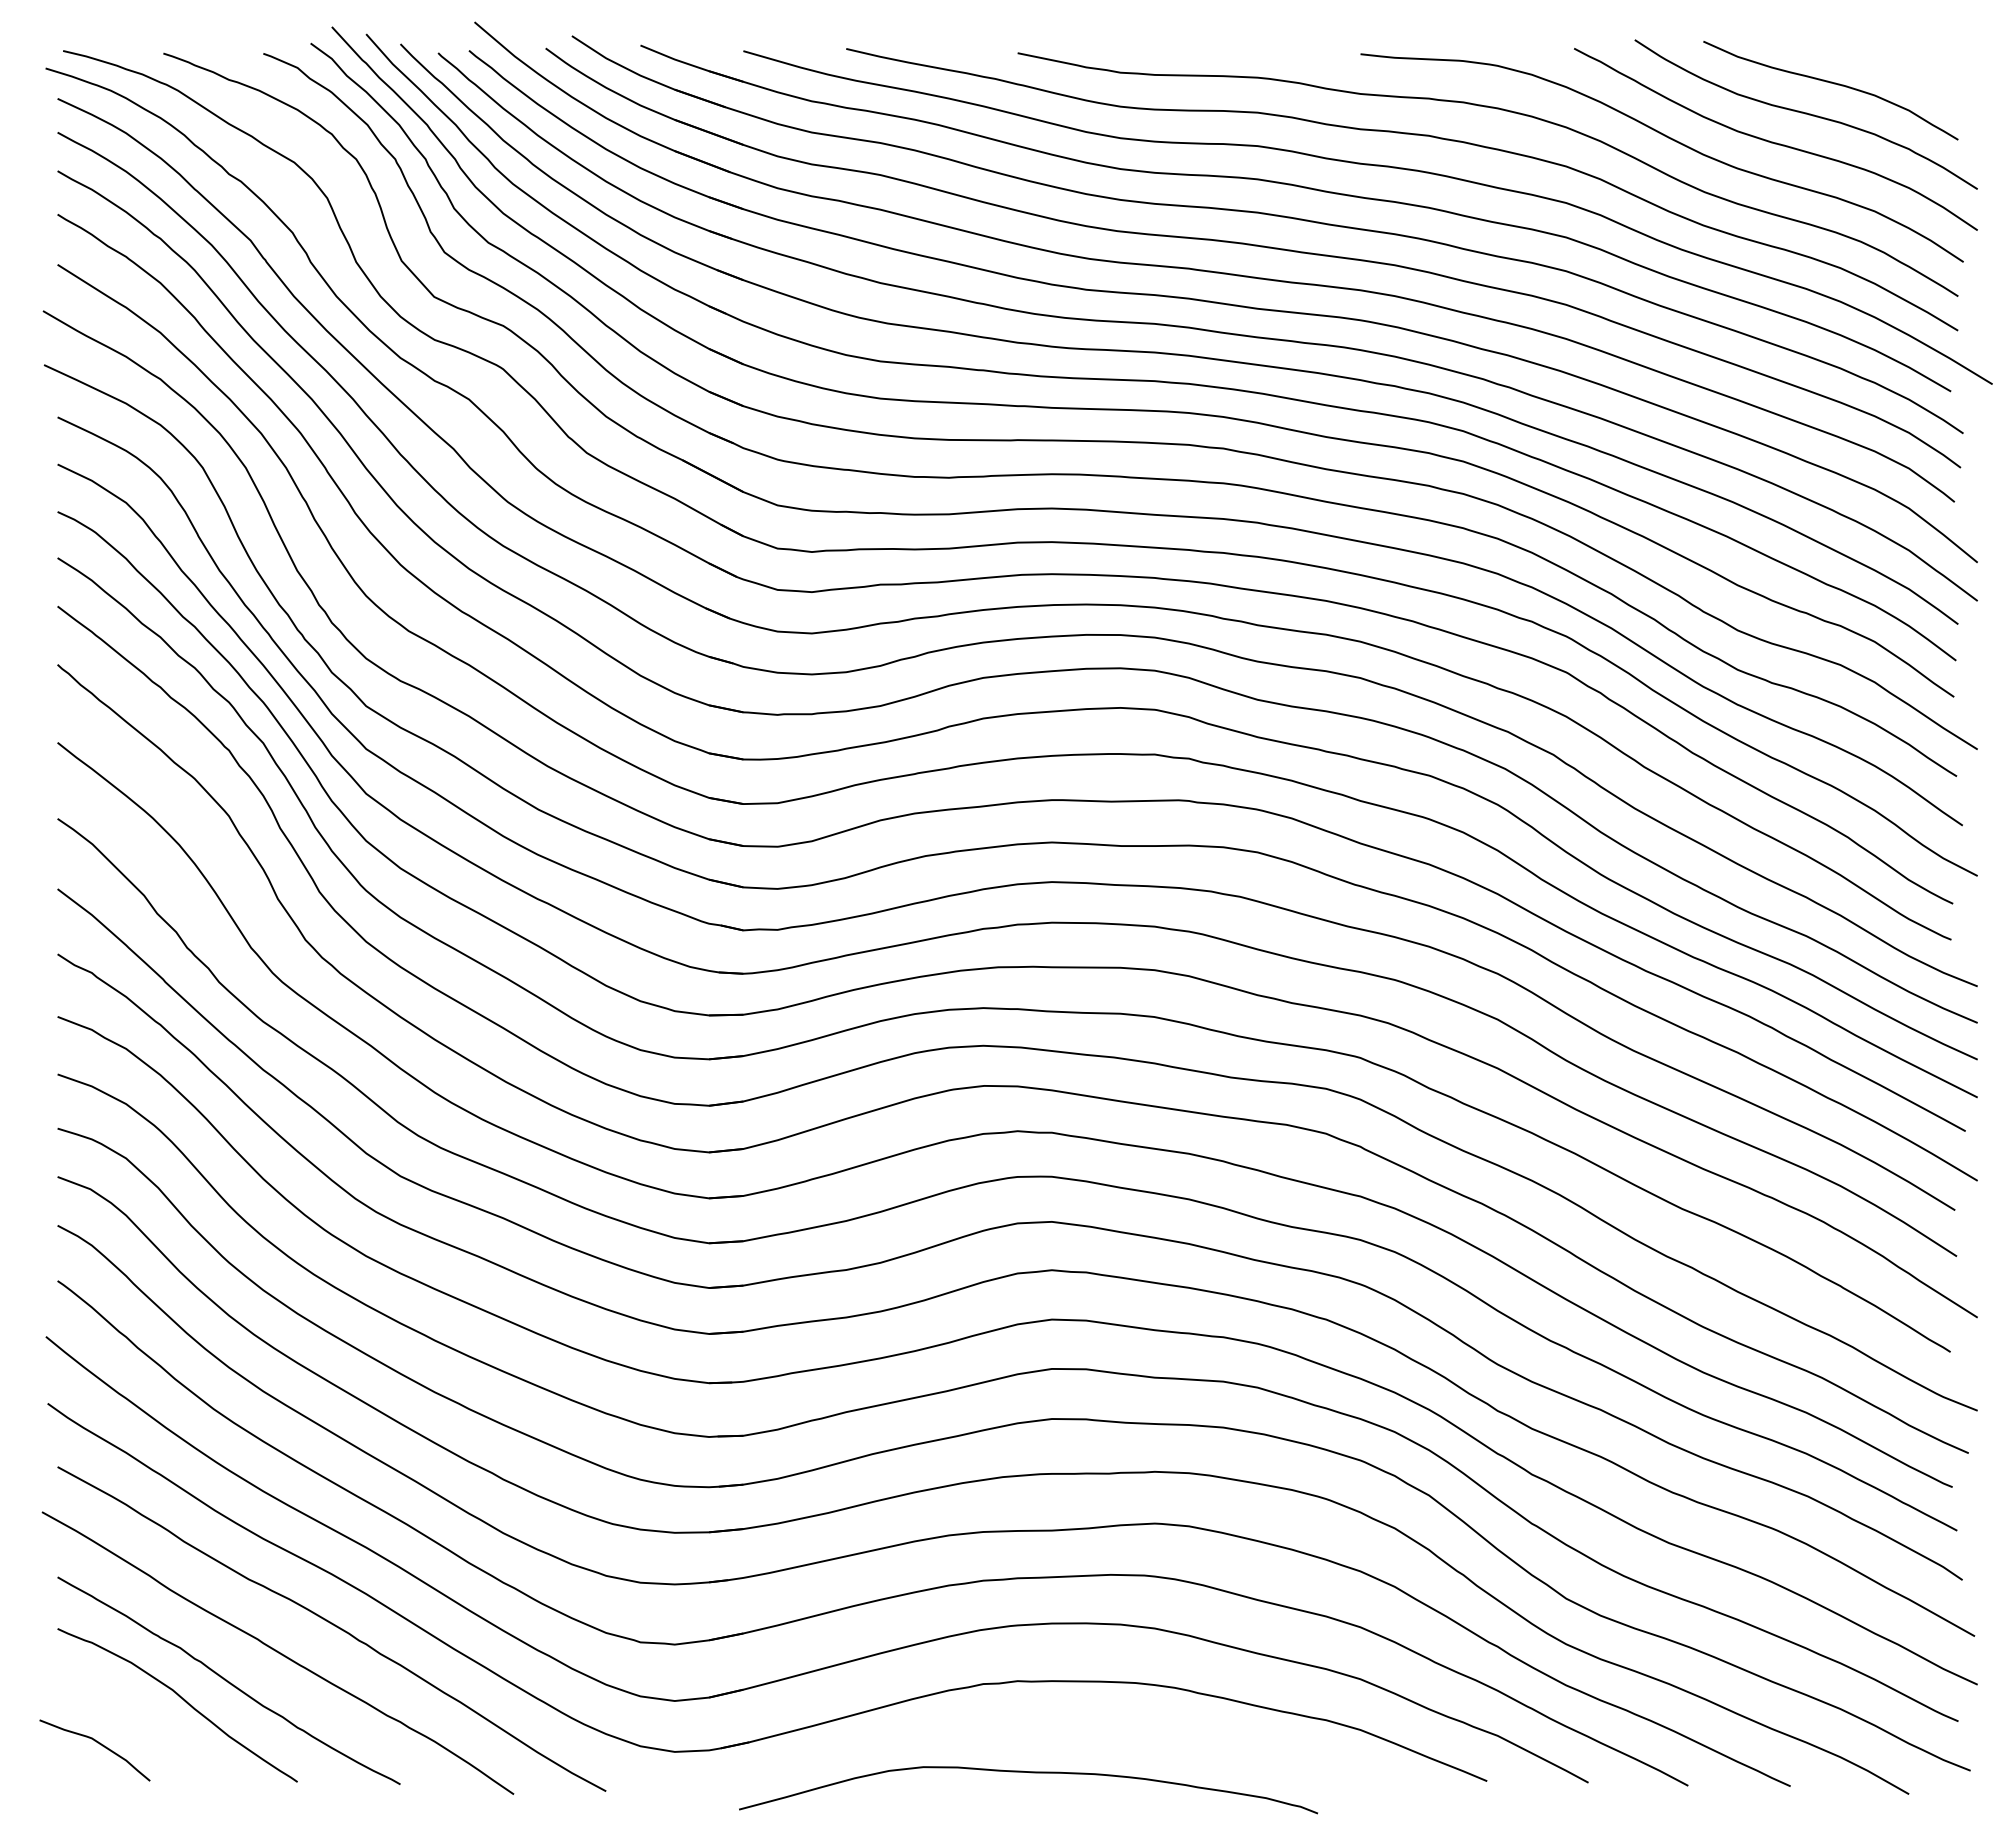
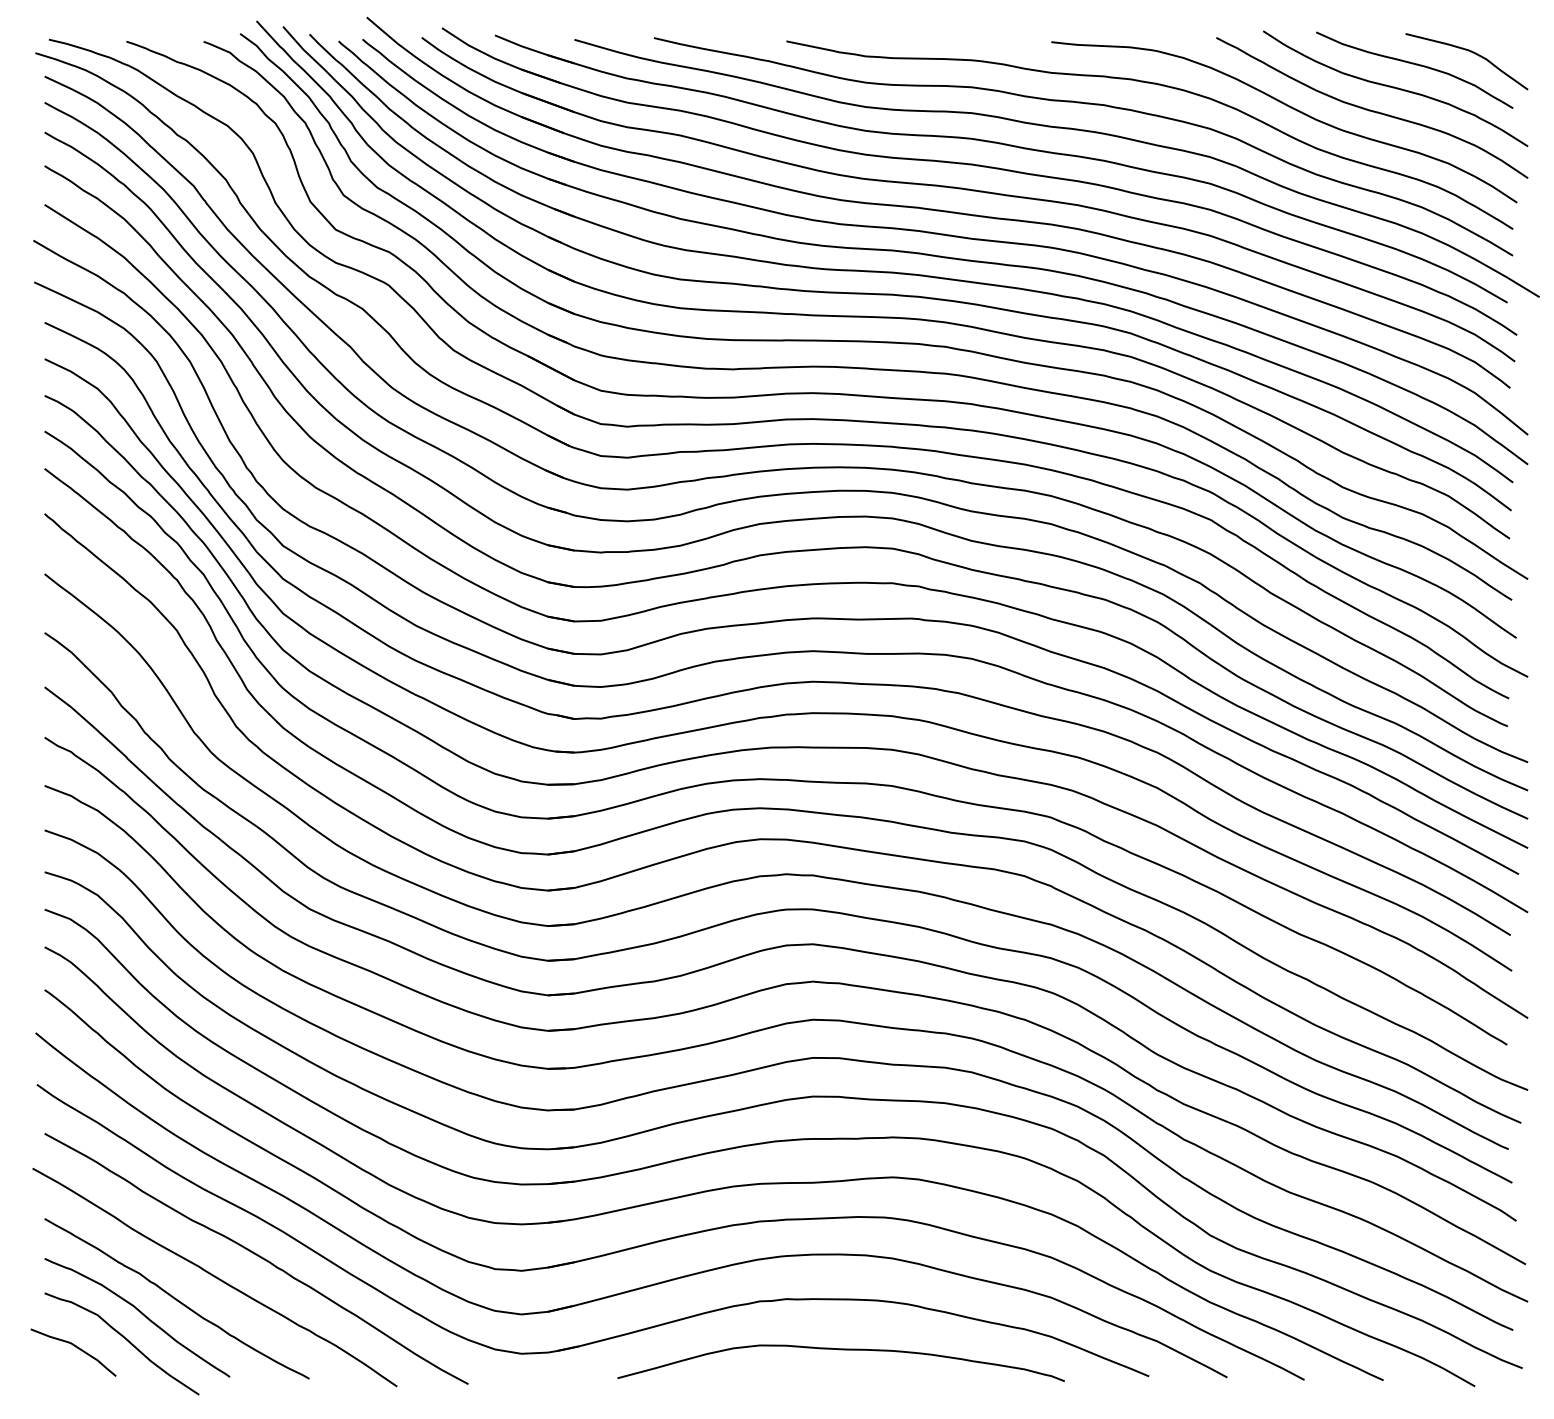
curve: (1903, 67) -> (1470, 52), added
curve: (162, 1733) -> (125, 1339), added
curve: (1030, 1773) -> (842, 1350), moved

